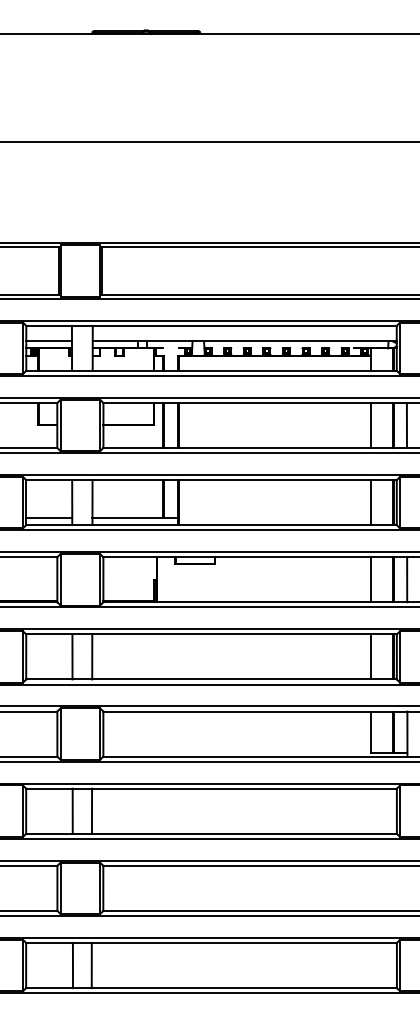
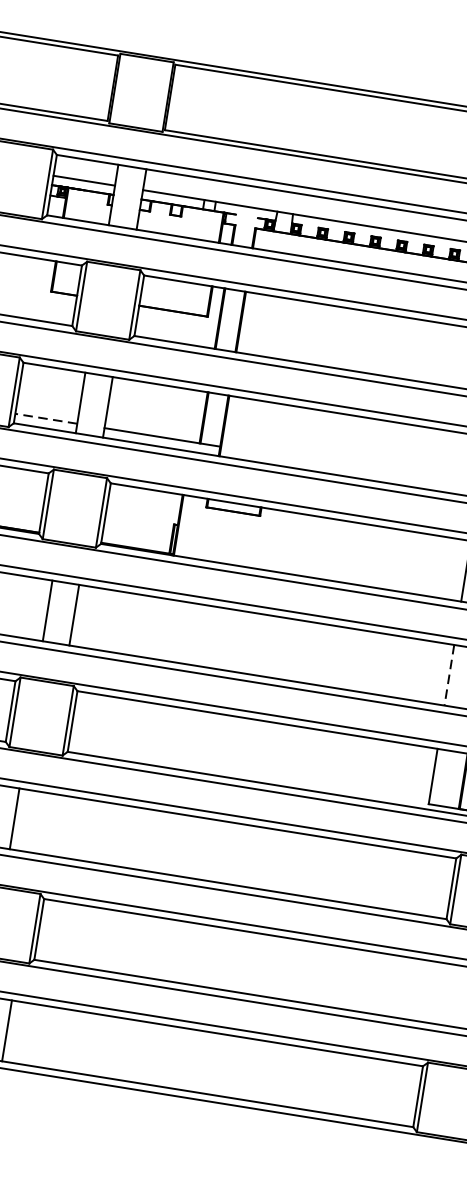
line: (49, 518) -> (46, 419), solid -> dashed
line: (370, 656) -> (449, 674), solid -> dashed
line: (91, 810) -> (40, 821), removed

